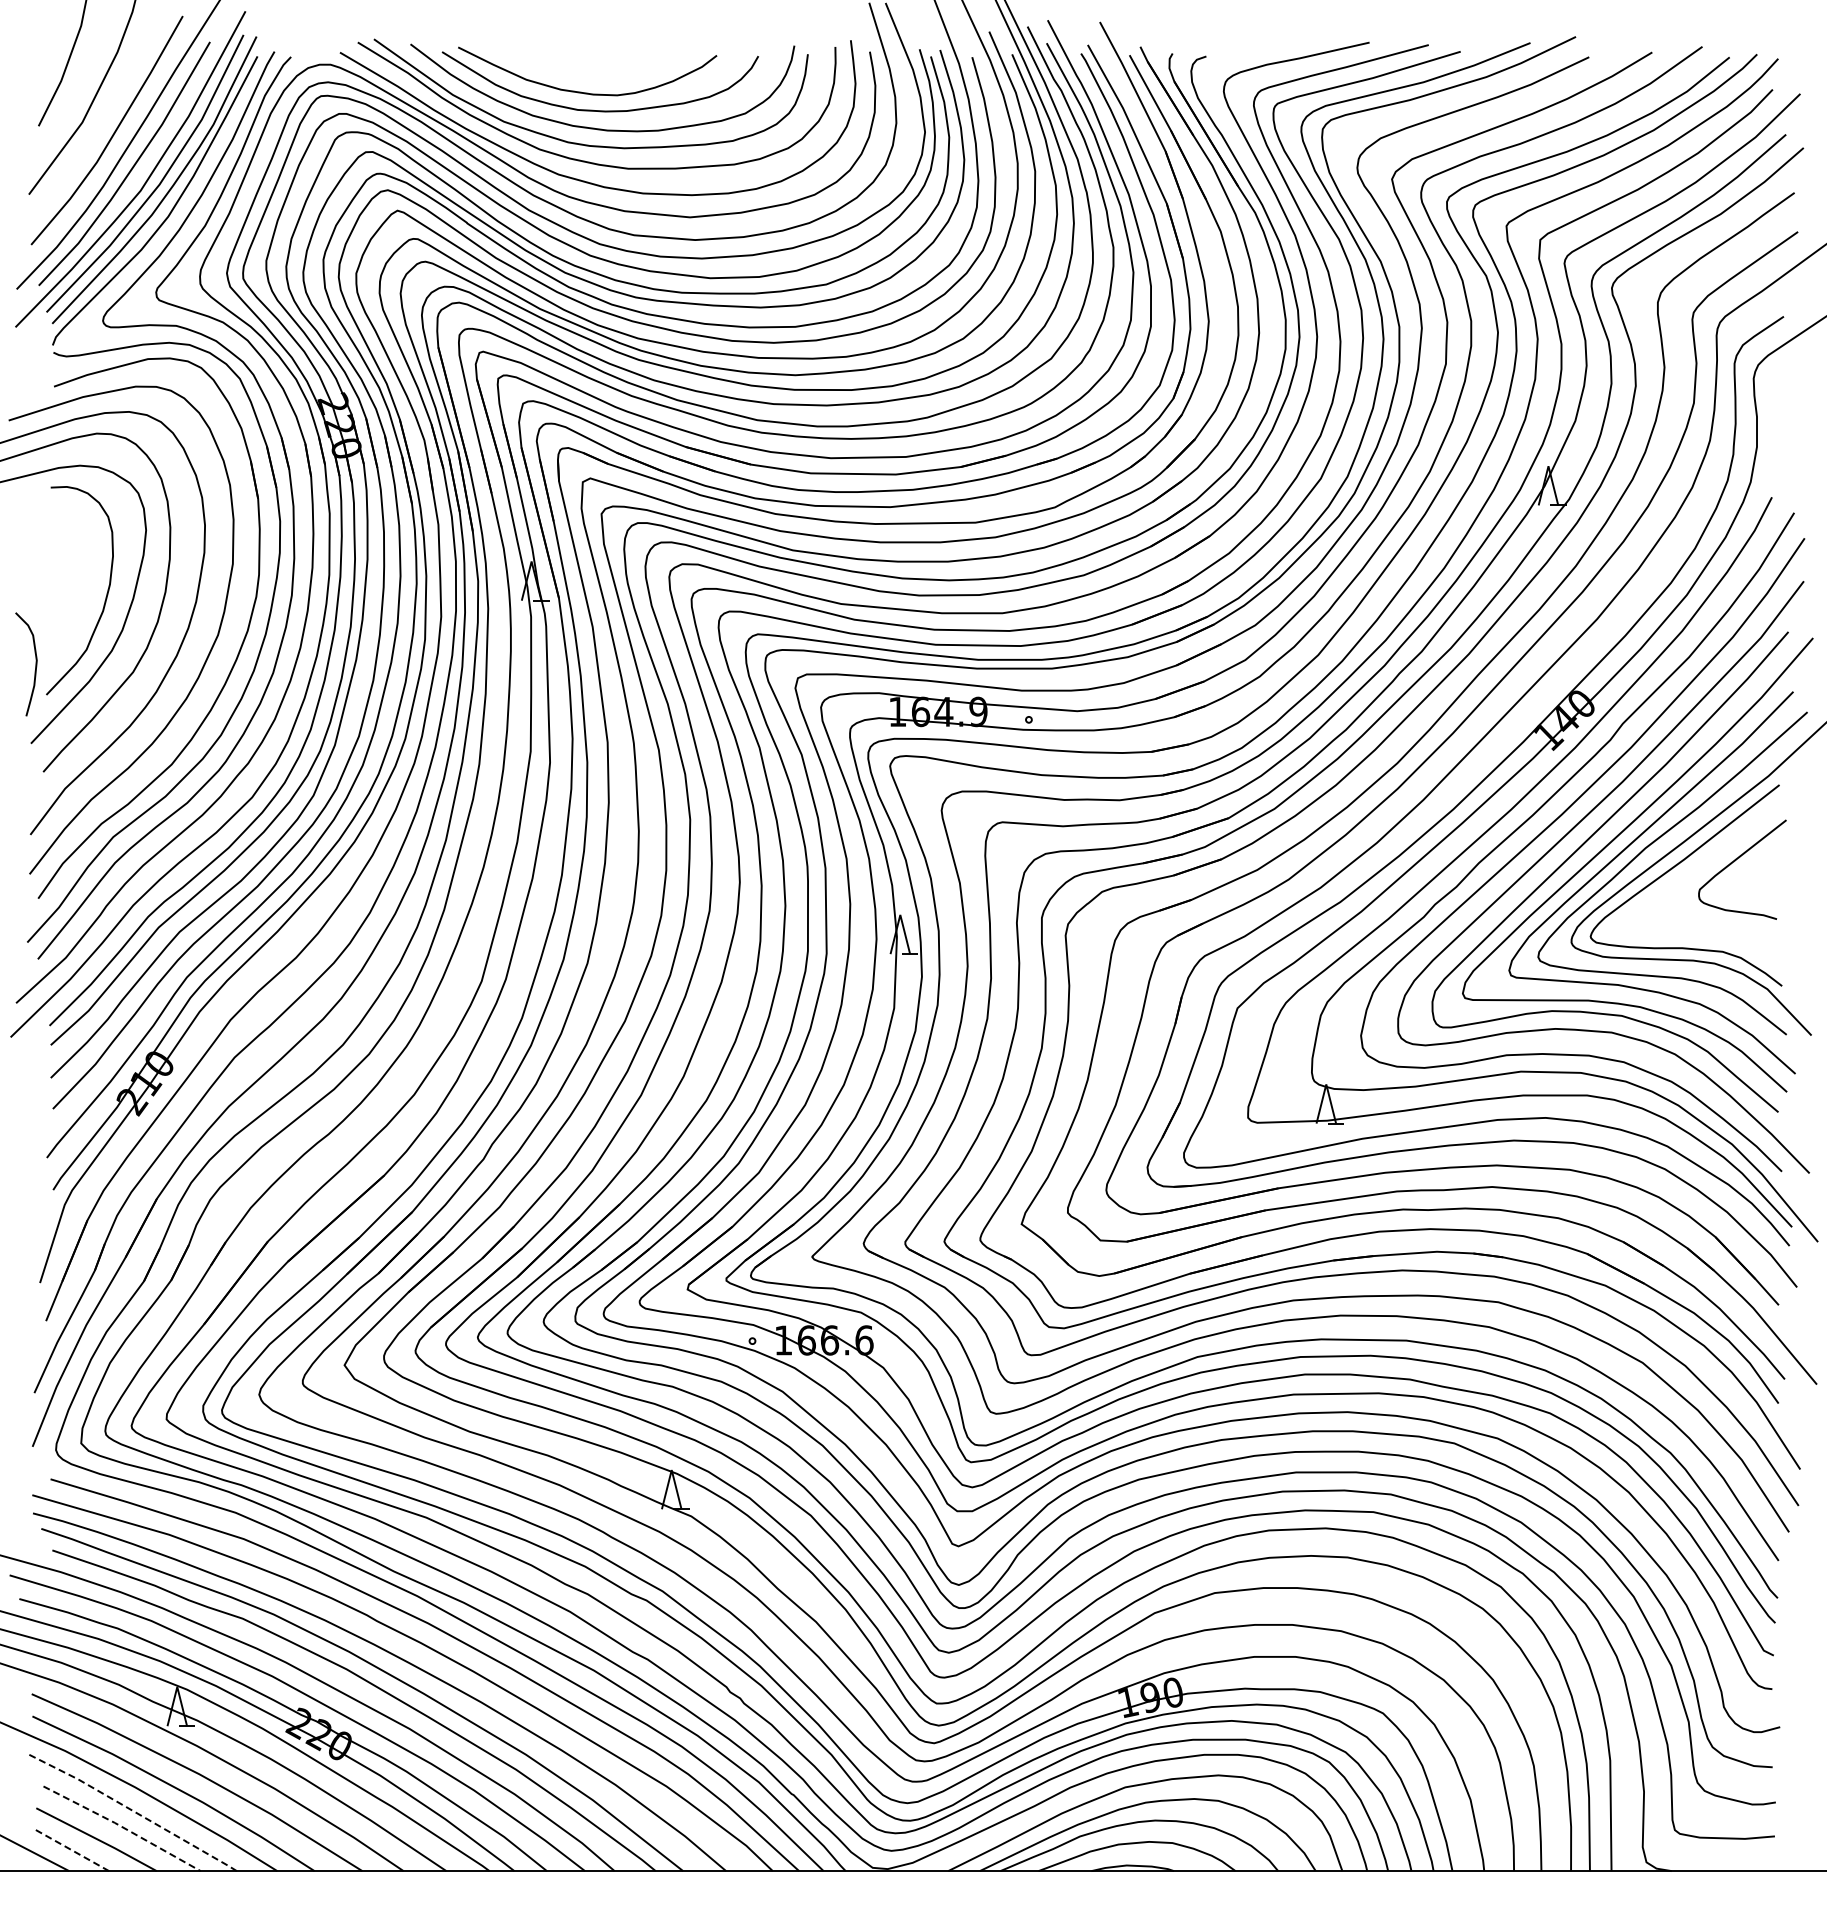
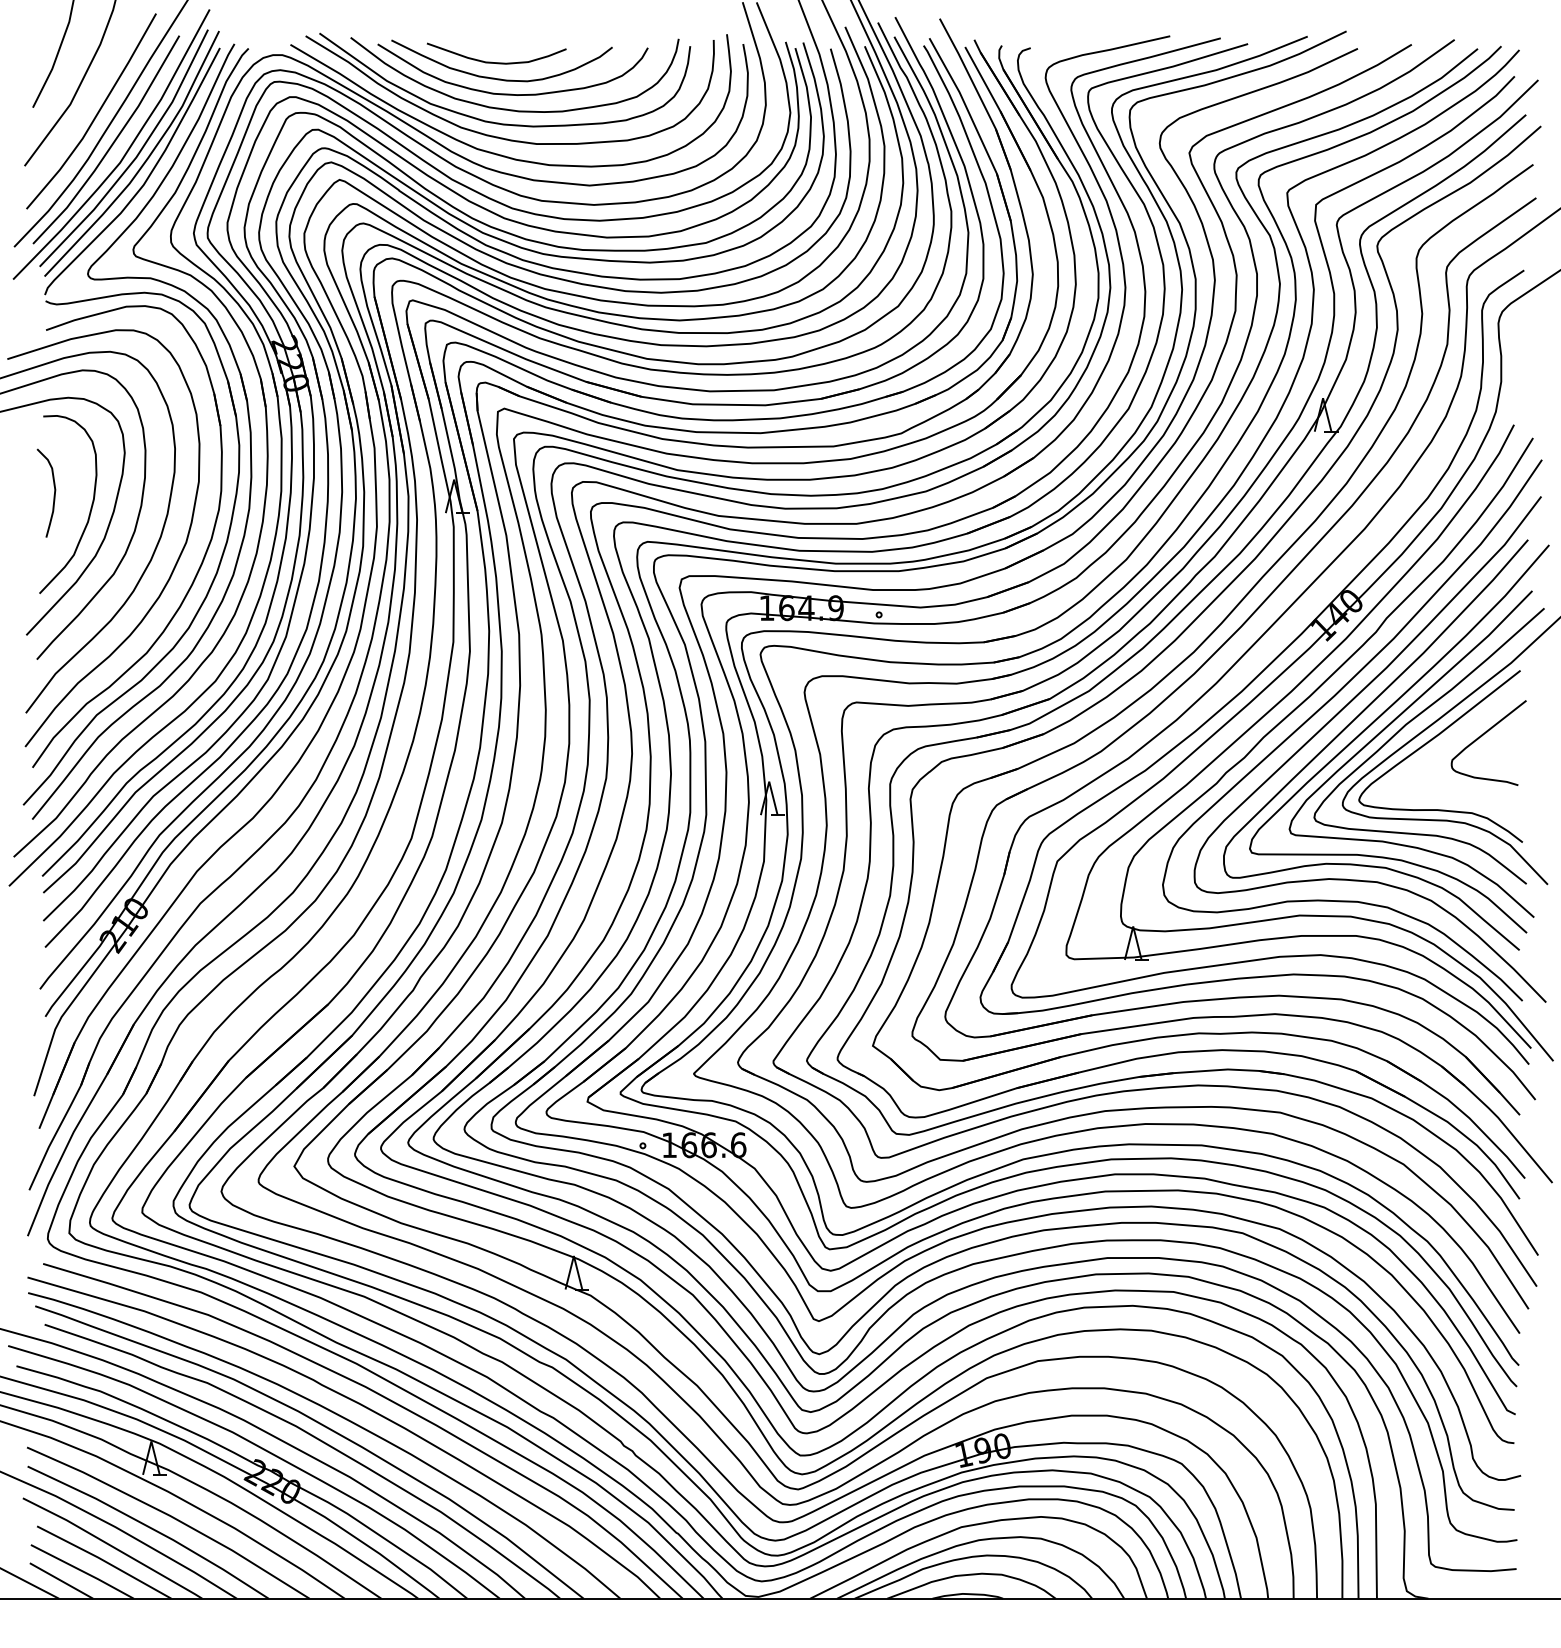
curve: (577, 72) -> (493, 61), added
curve: (35, 664) -> (54, 493), moved
line: (132, 1810) -> (113, 1546), dashed -> solid
line: (122, 1827) -> (104, 1561), dashed -> solid
line: (71, 1850) -> (61, 1581), dashed -> solid

